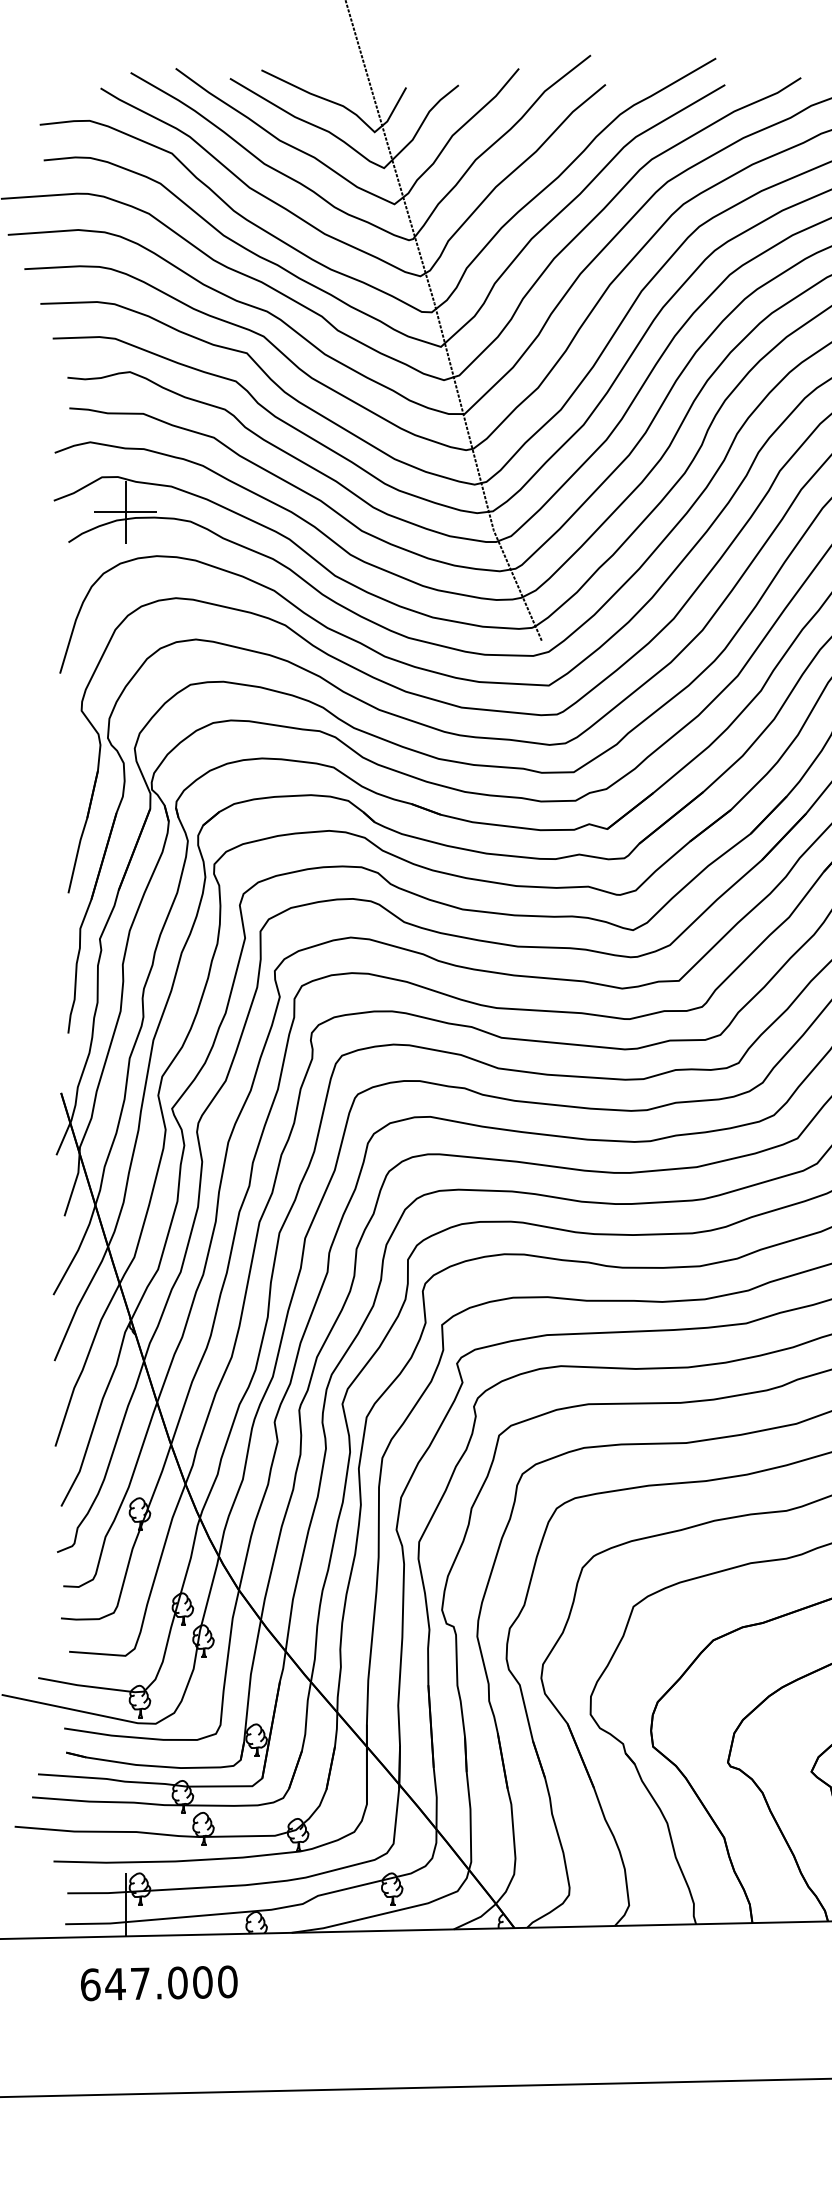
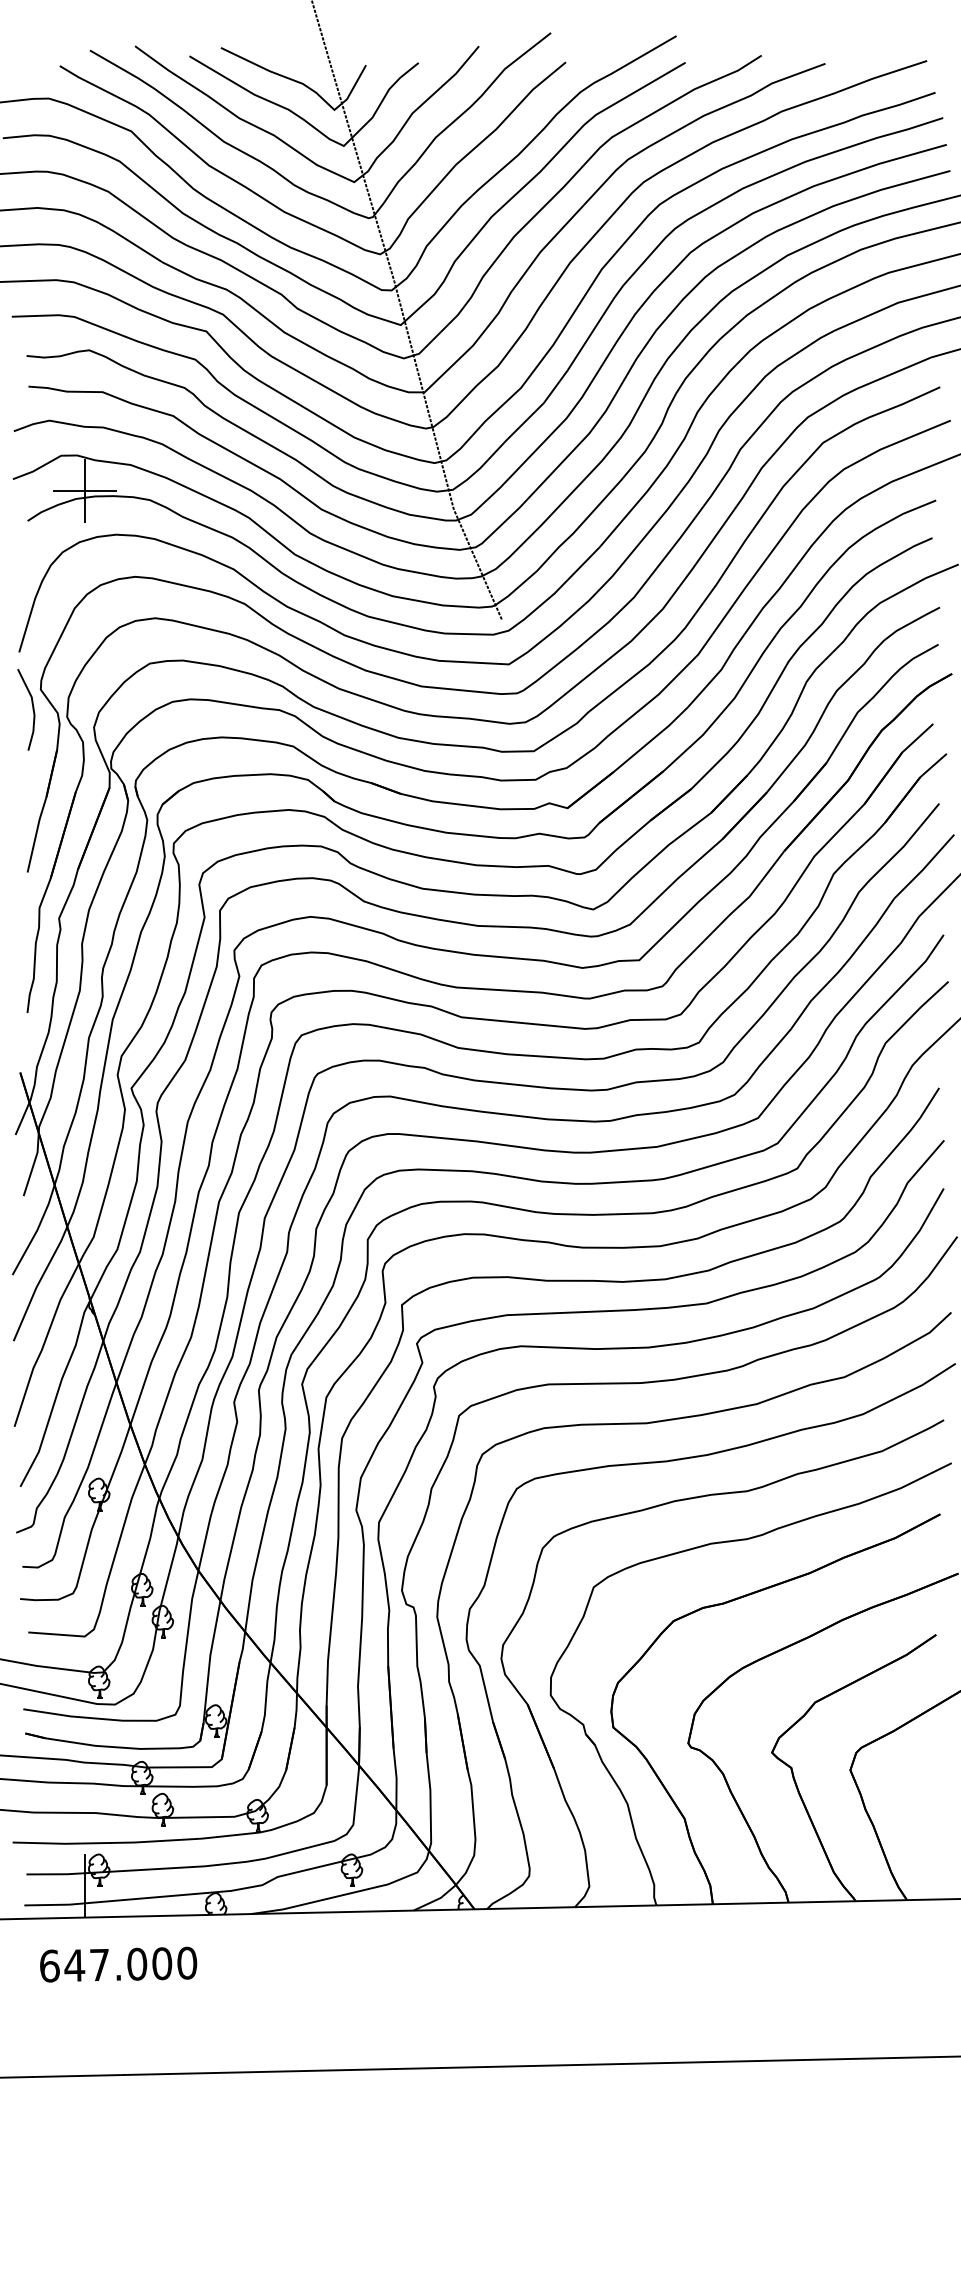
line: (73, 730) -> (32, 709), added

